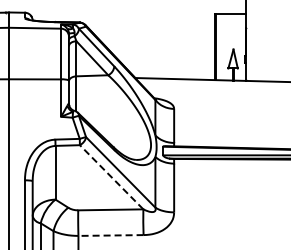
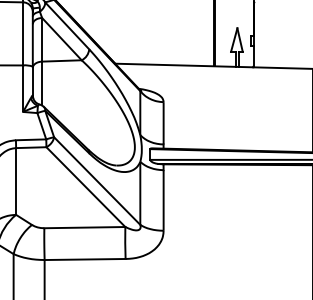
line: (111, 176) -> (85, 186), dashed -> solid
line: (111, 235) -> (85, 259), dashed -> solid

